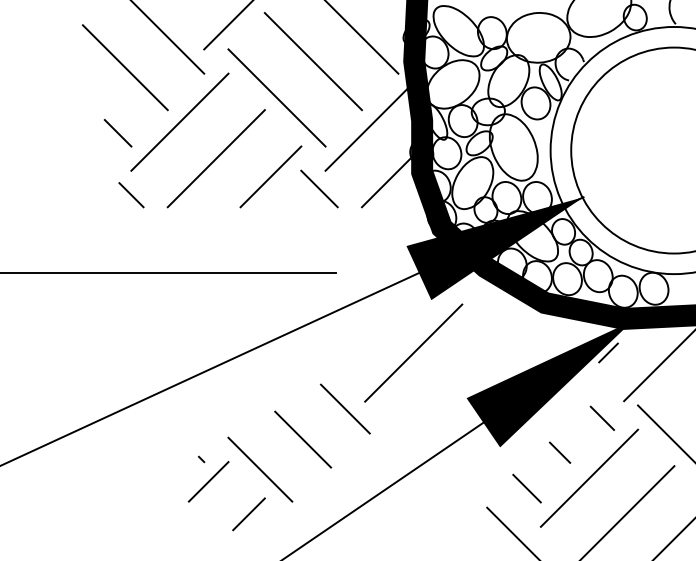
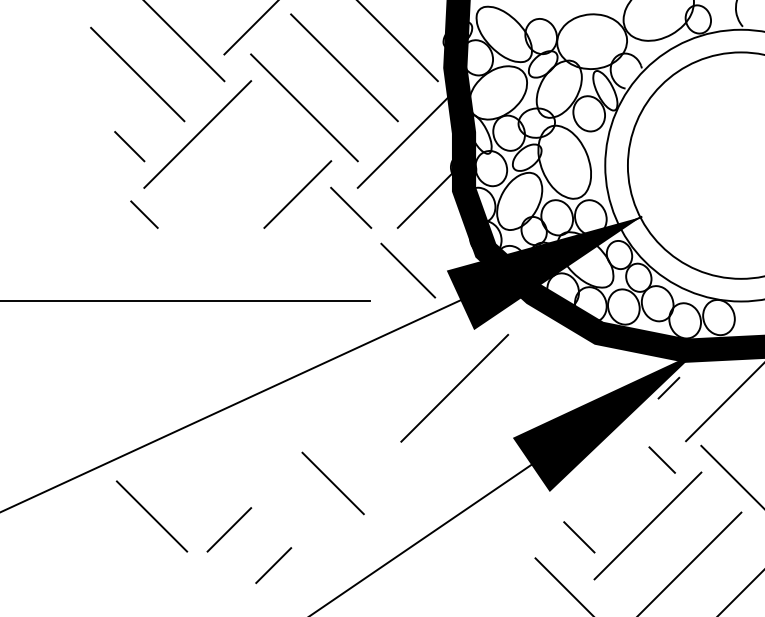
line: (215, 158) -> (236, 174), removed
line: (345, 408) -> (408, 270), moved
line: (559, 452) -> (615, 497), removed
line: (201, 459) -> (221, 505), removed
line: (260, 469) -> (152, 516), moved

